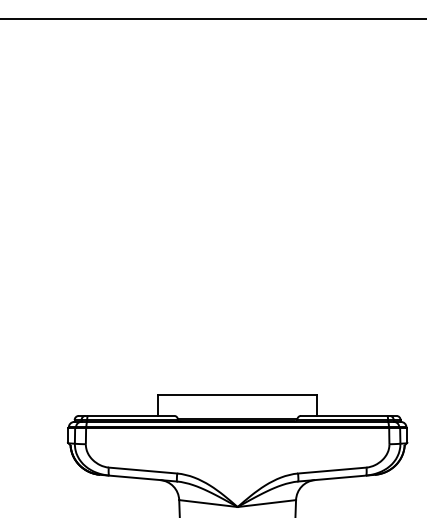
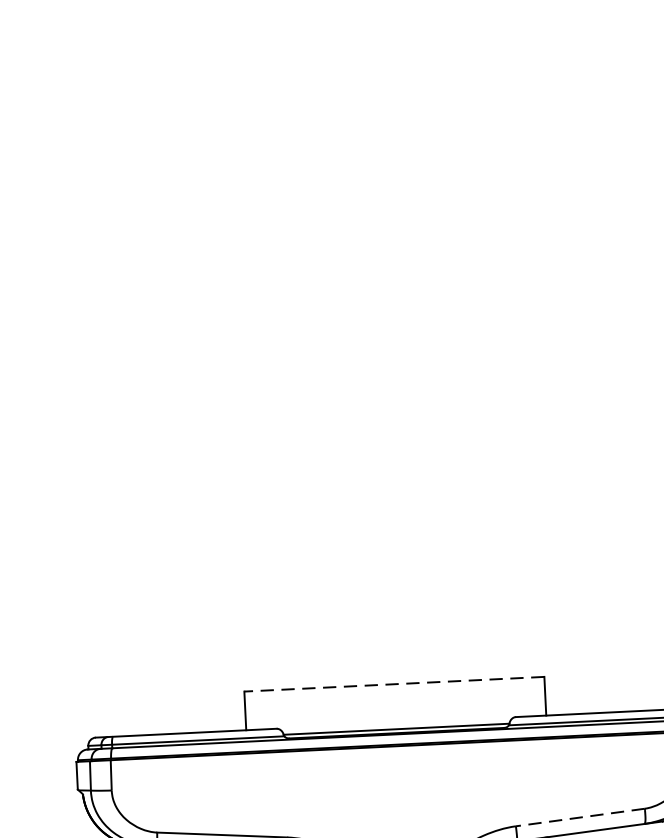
line: (237, 395) -> (394, 684), solid -> dashed
line: (331, 470) -> (578, 817), solid -> dashed

